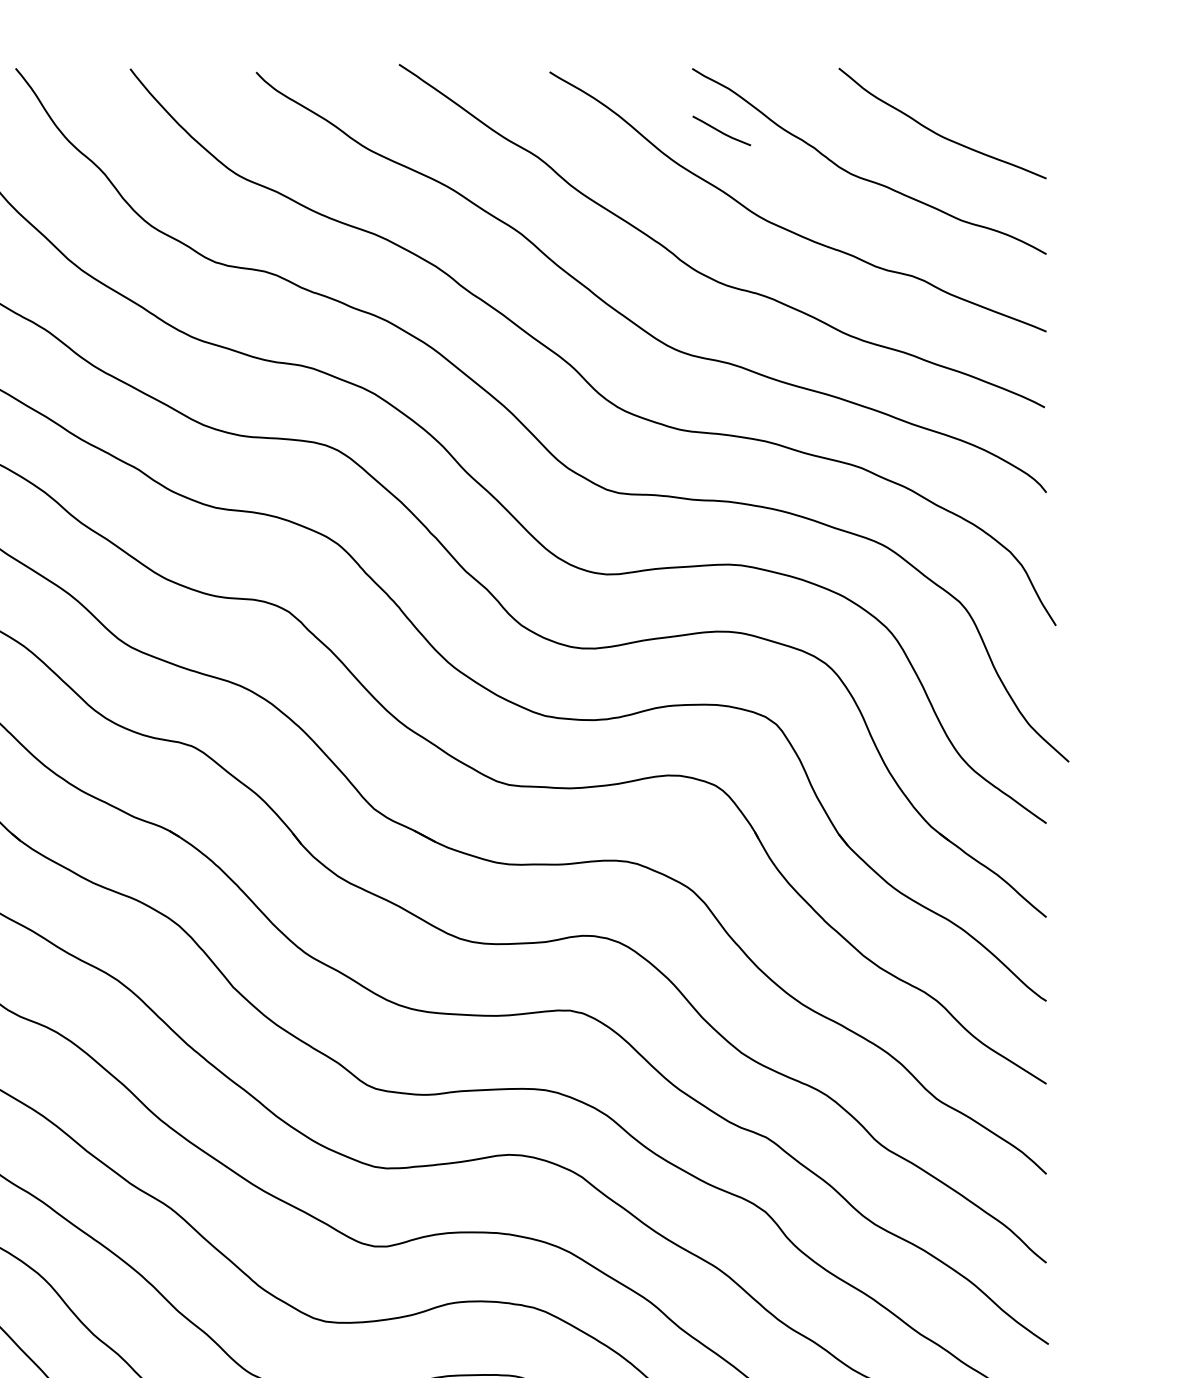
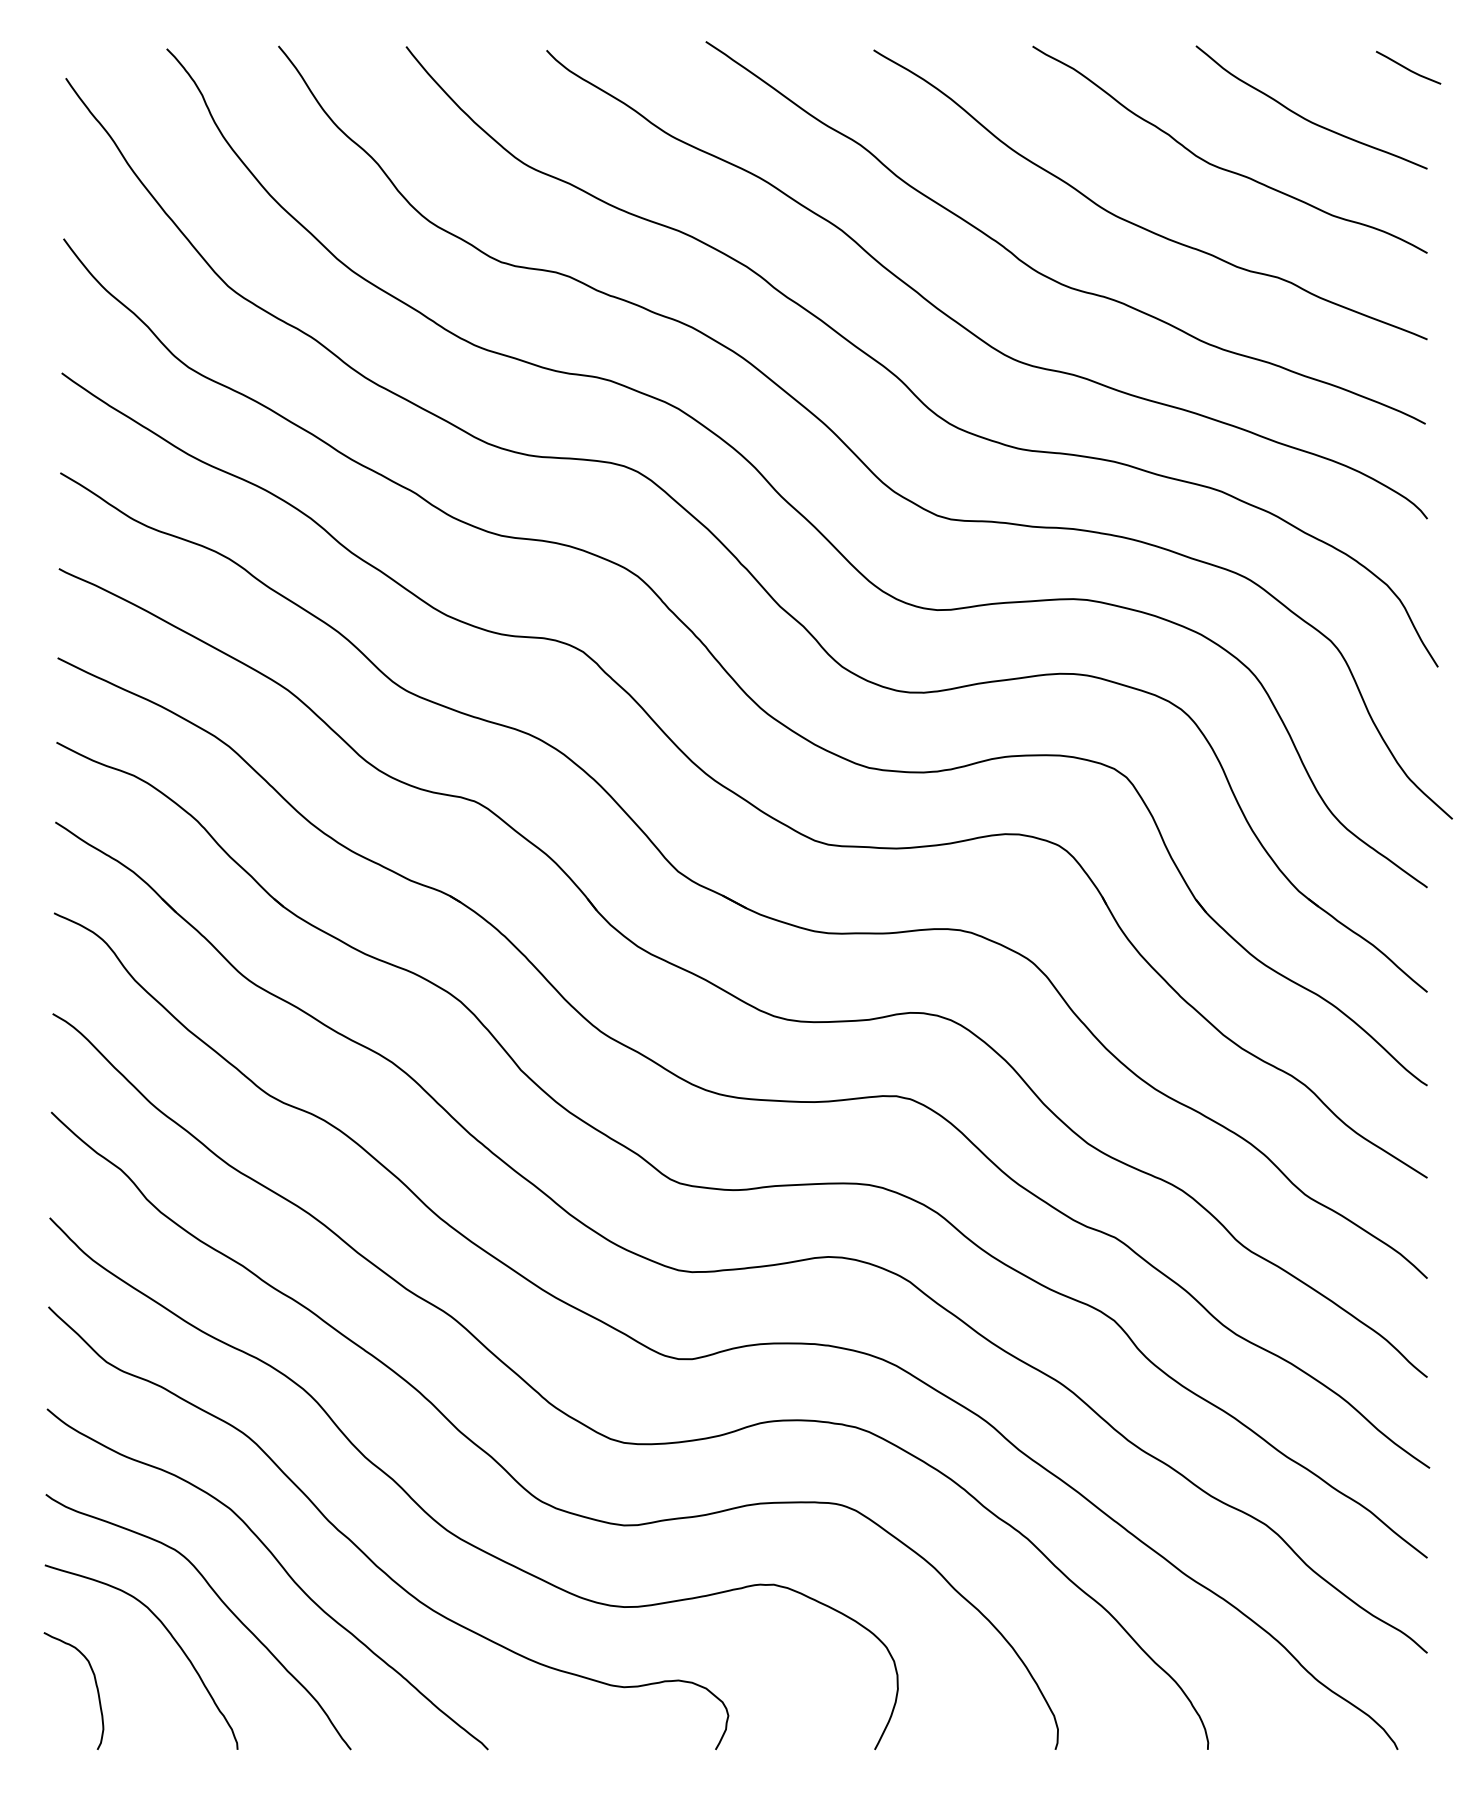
line: (720, 130) -> (1407, 67), moved

